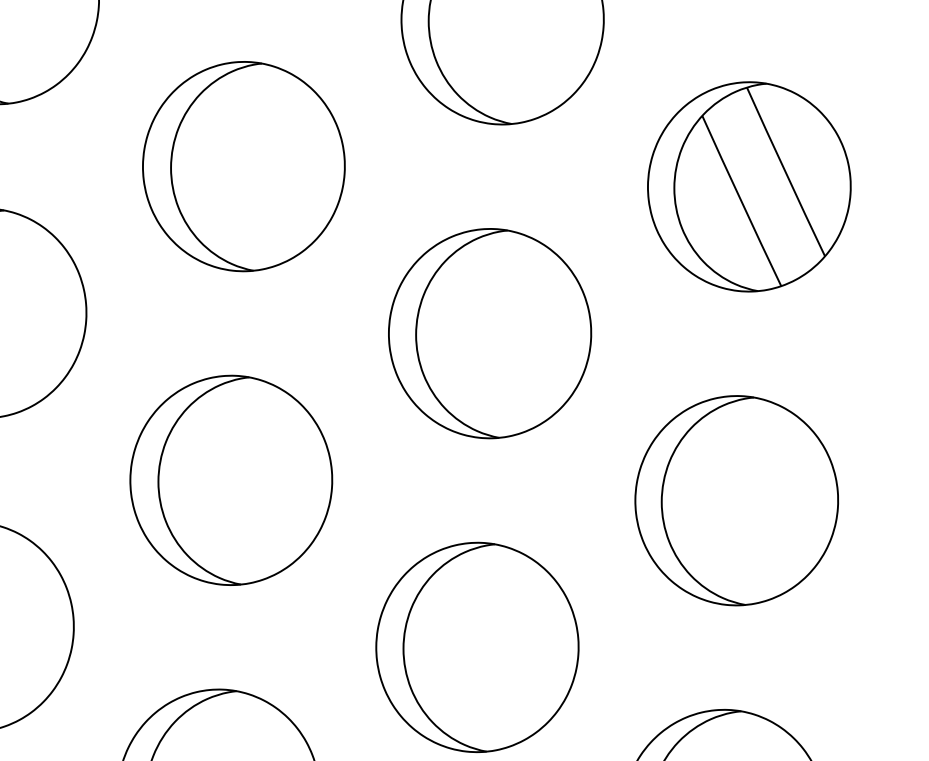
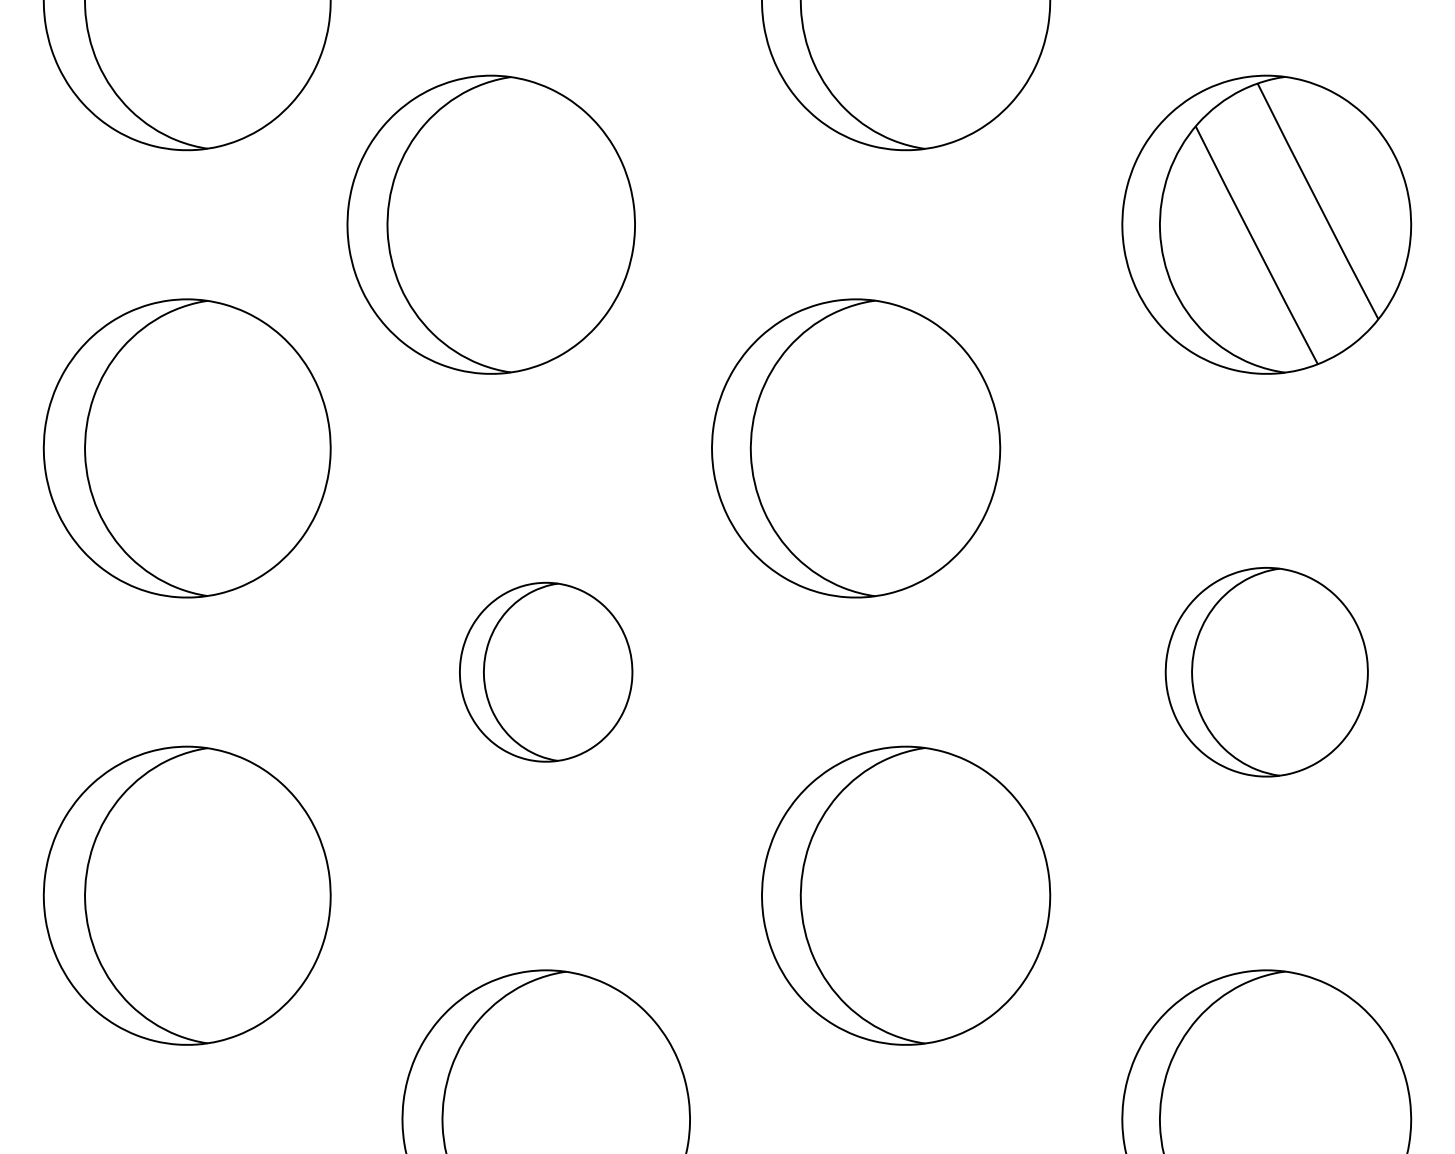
part: (243, 166) -> (490, 224), moved
part: (490, 333) -> (856, 448), moved
part: (230, 480) -> (545, 672), size x0.6
part: (736, 500) -> (1266, 672), size x0.7

